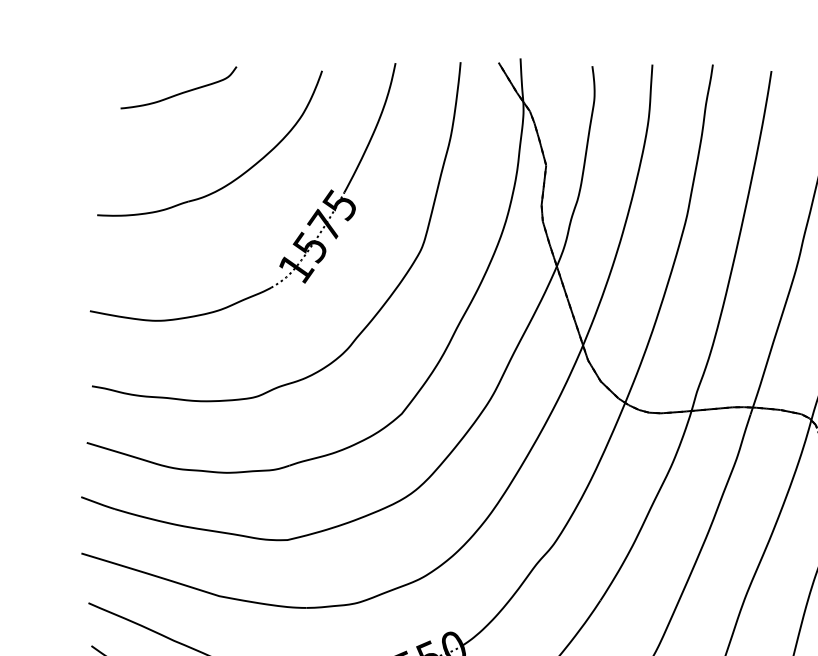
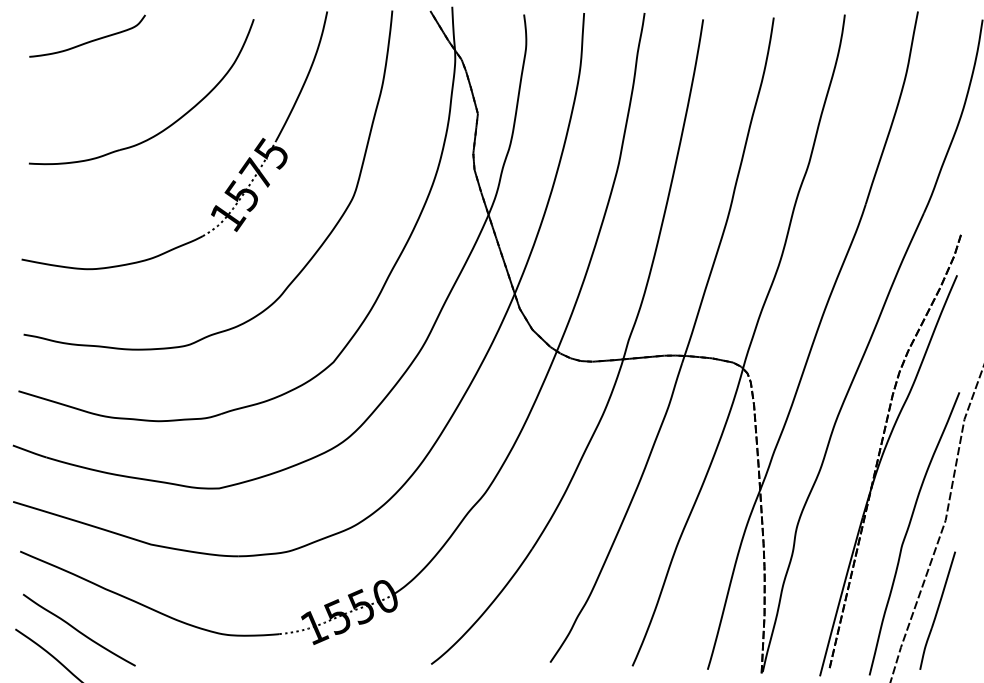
curve: (181, 92) -> (90, 40), moved

